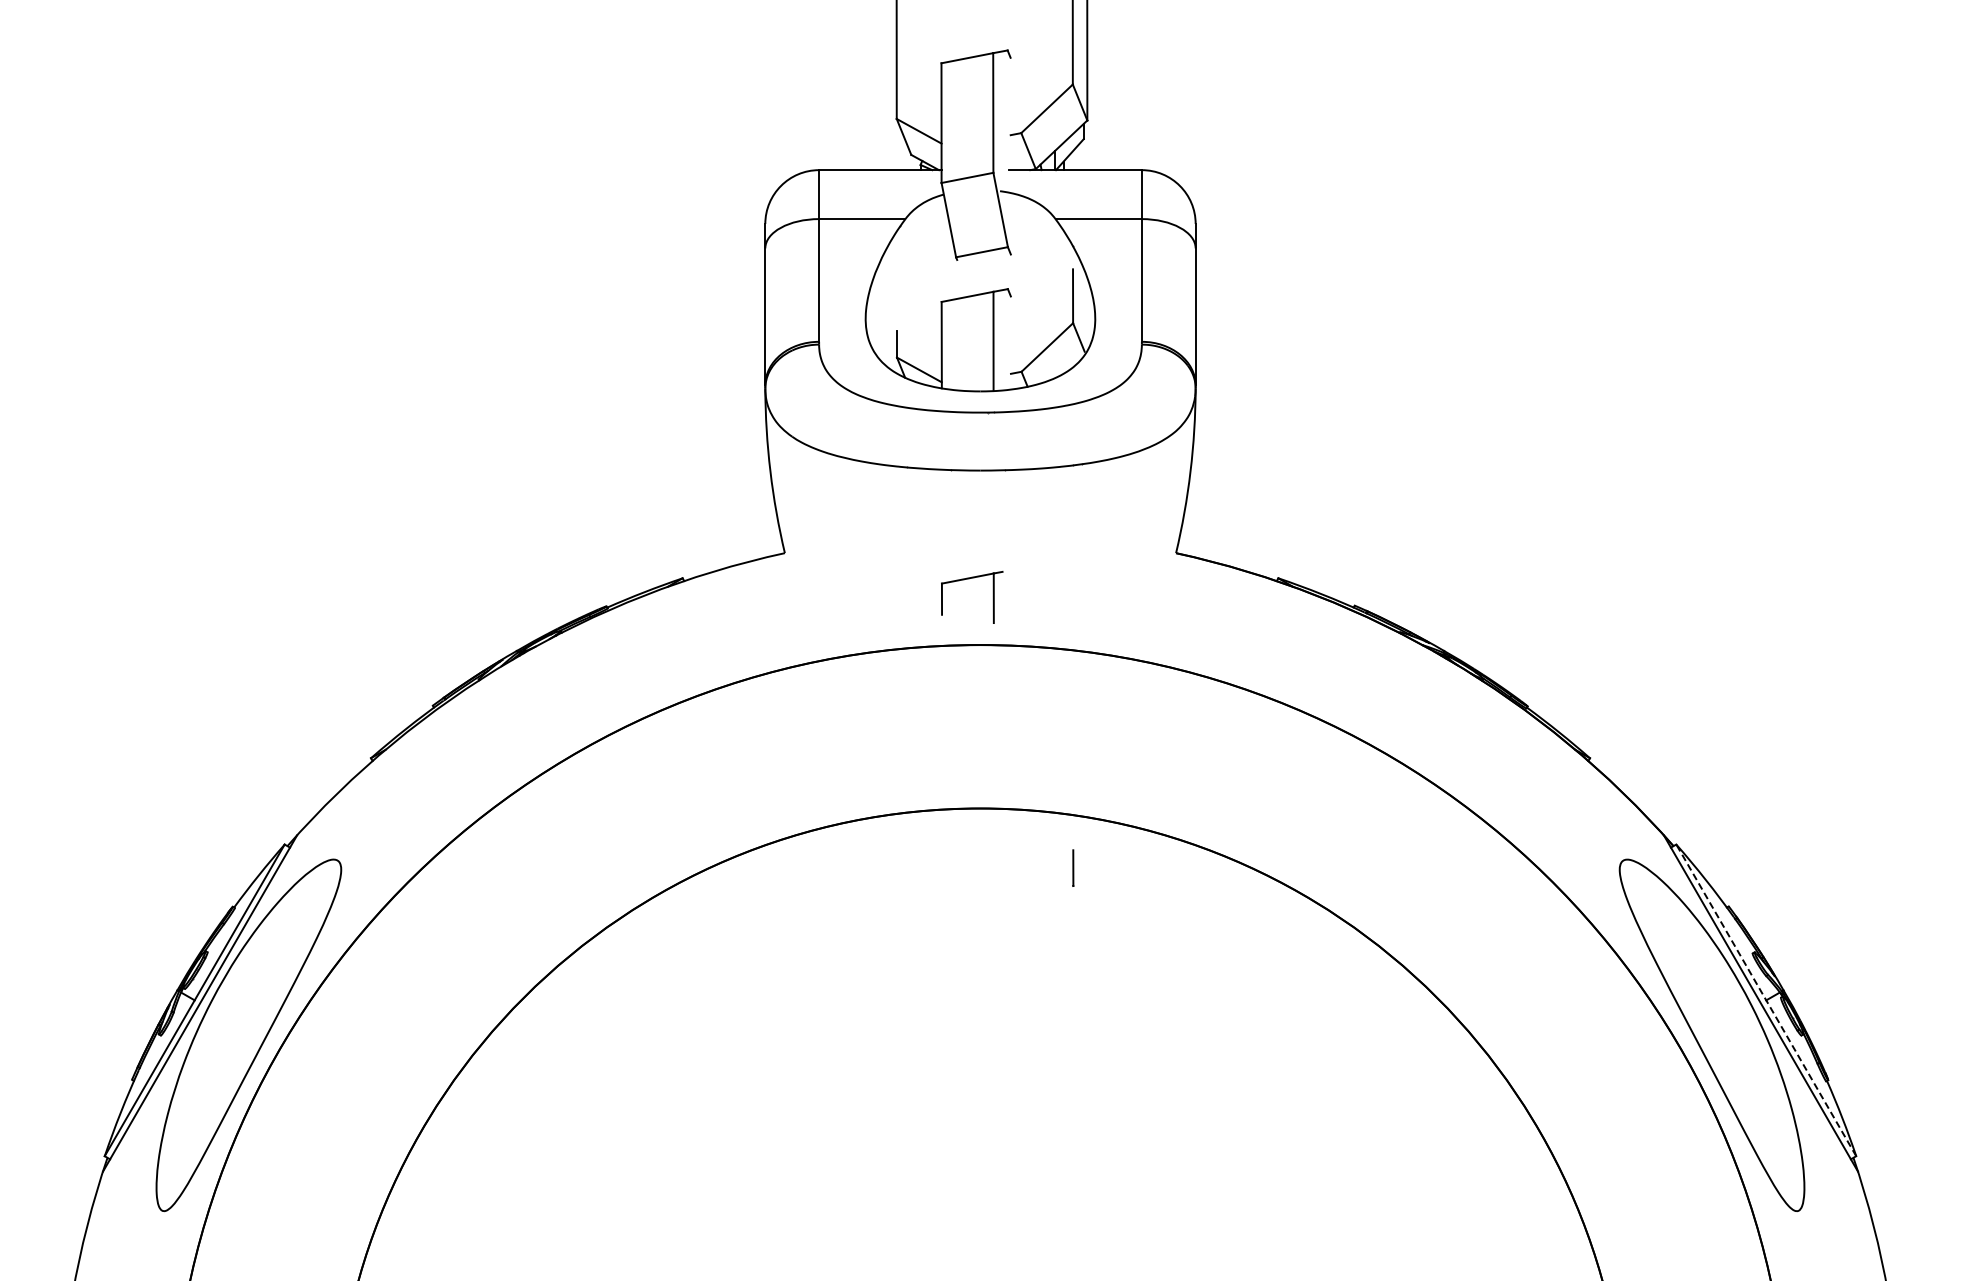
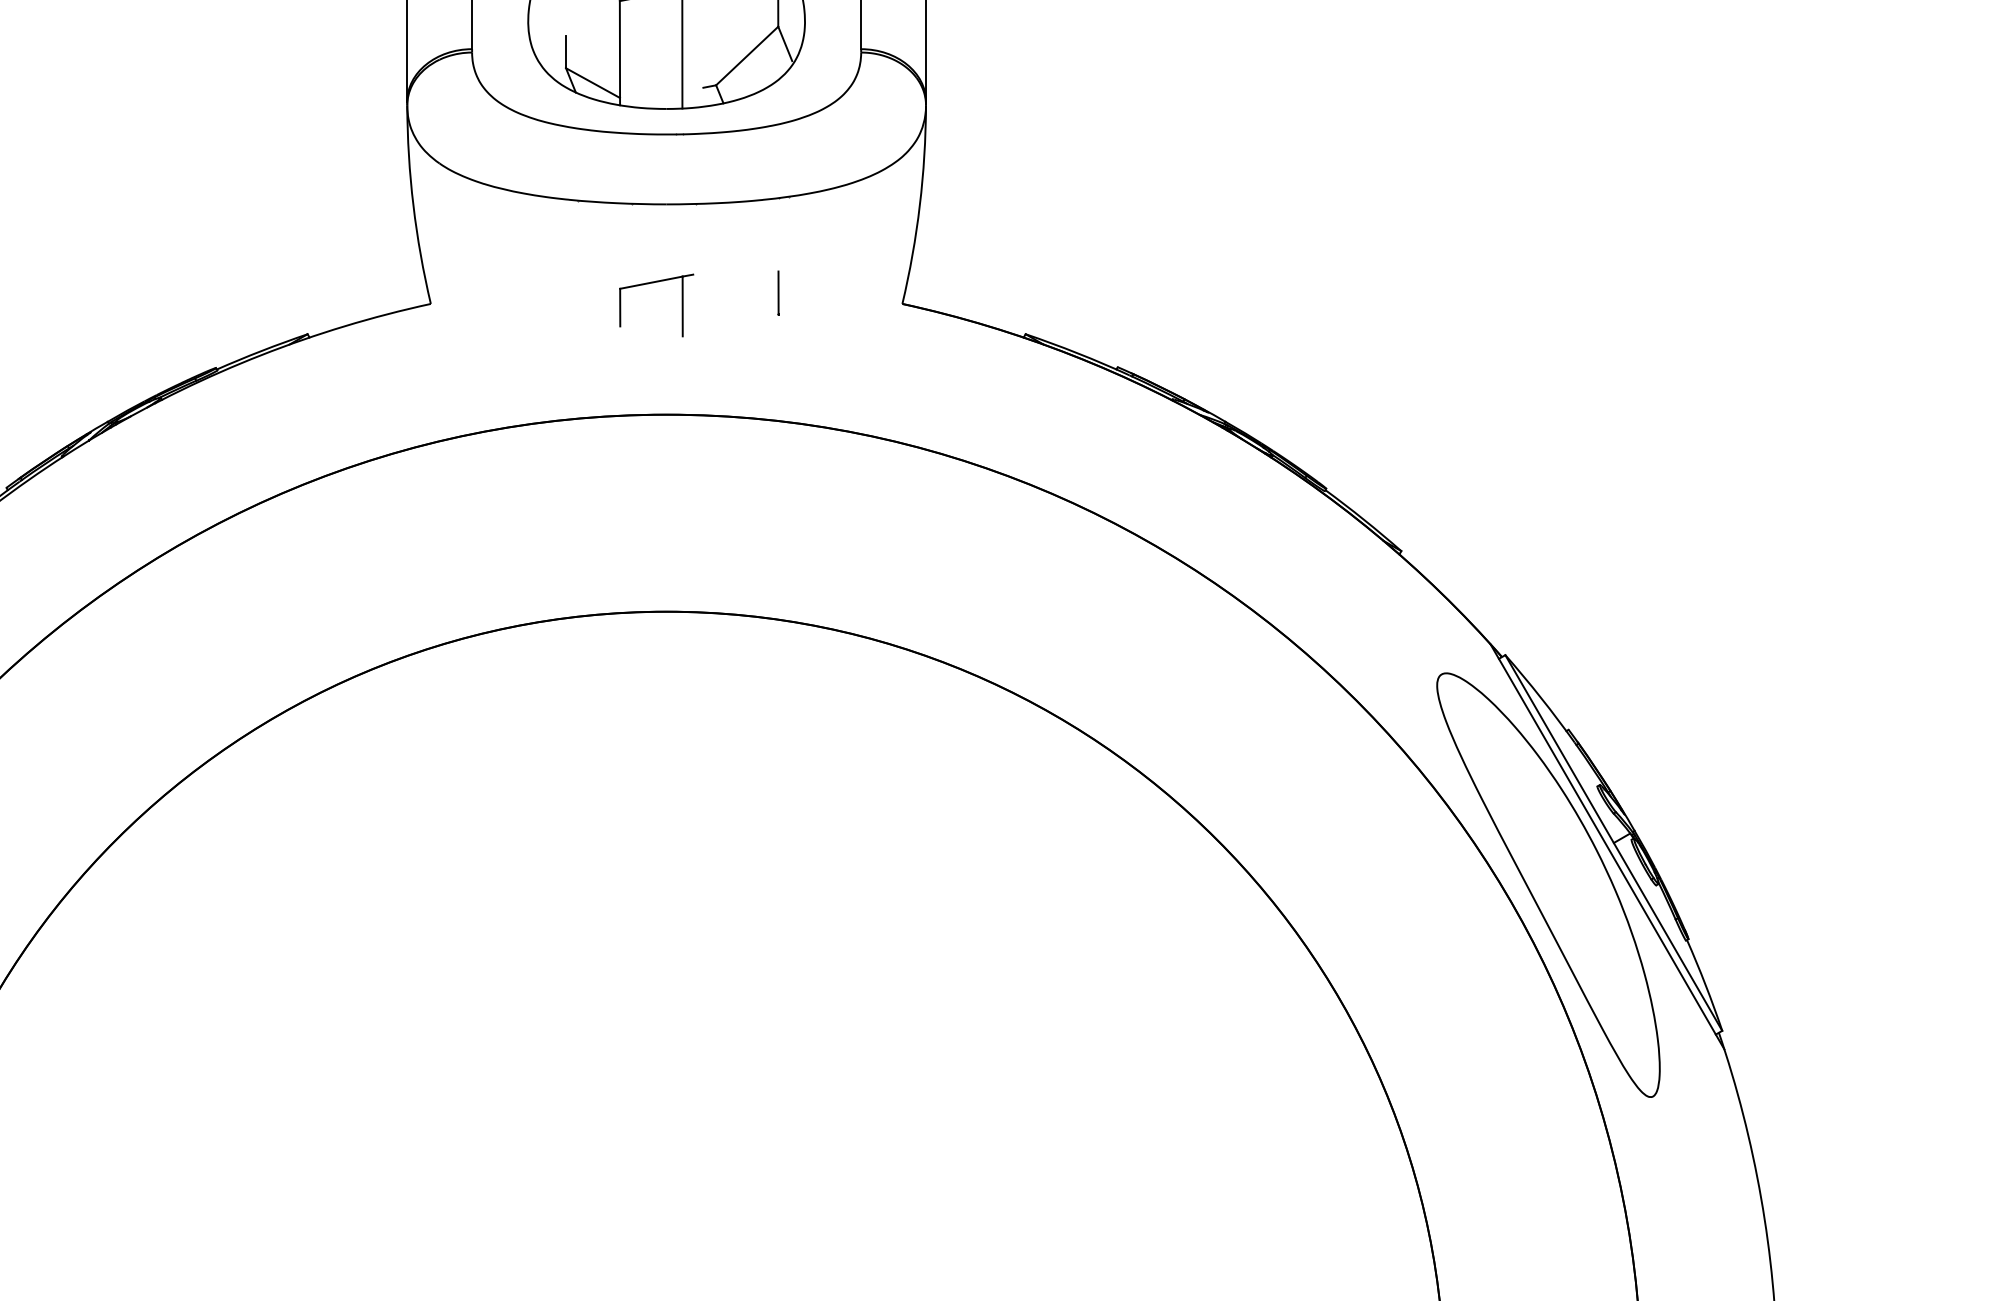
part: (969, 579) -> (653, 283), moved
line: (1073, 867) -> (778, 292), moved
line: (1766, 1000) -> (1614, 843), dashed -> solid

